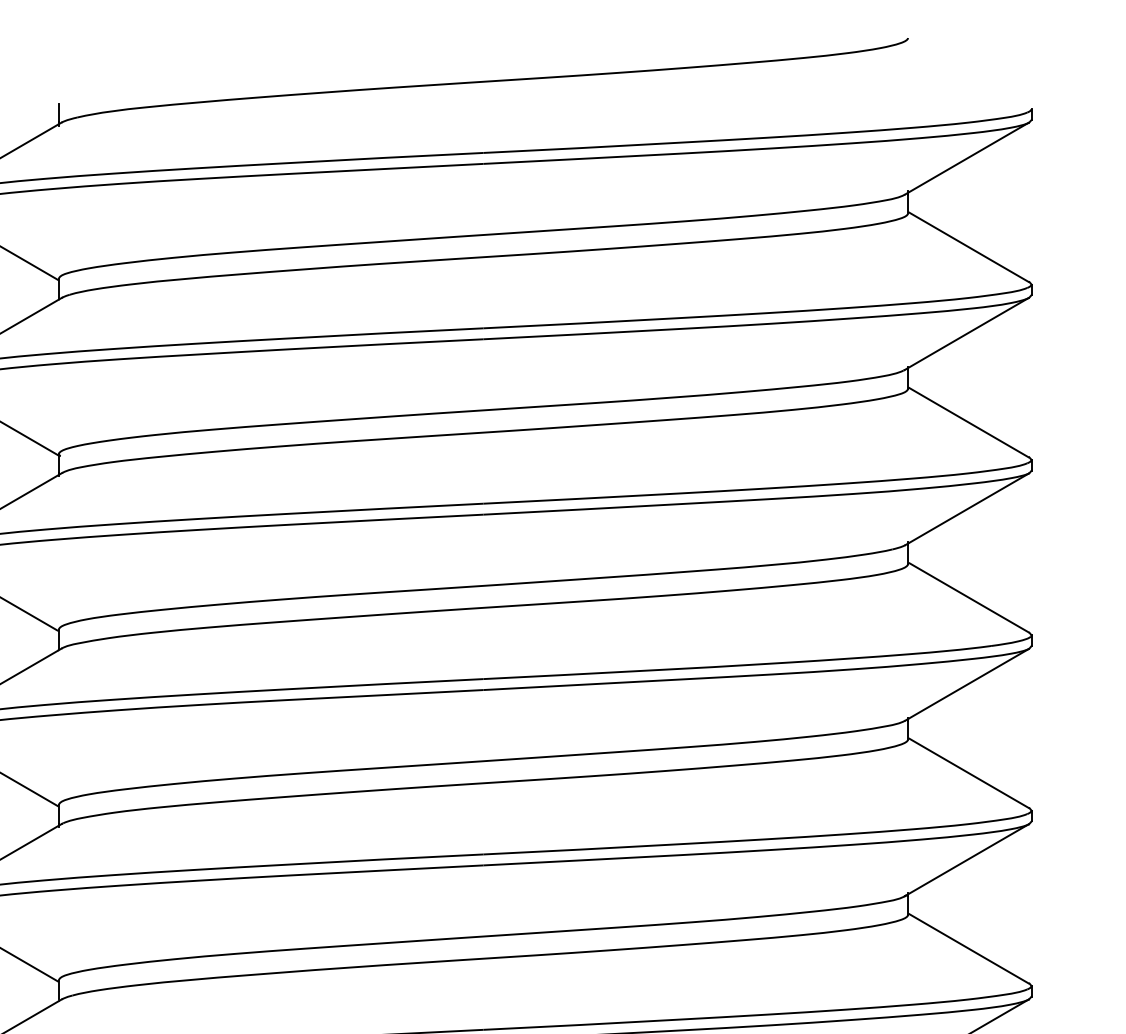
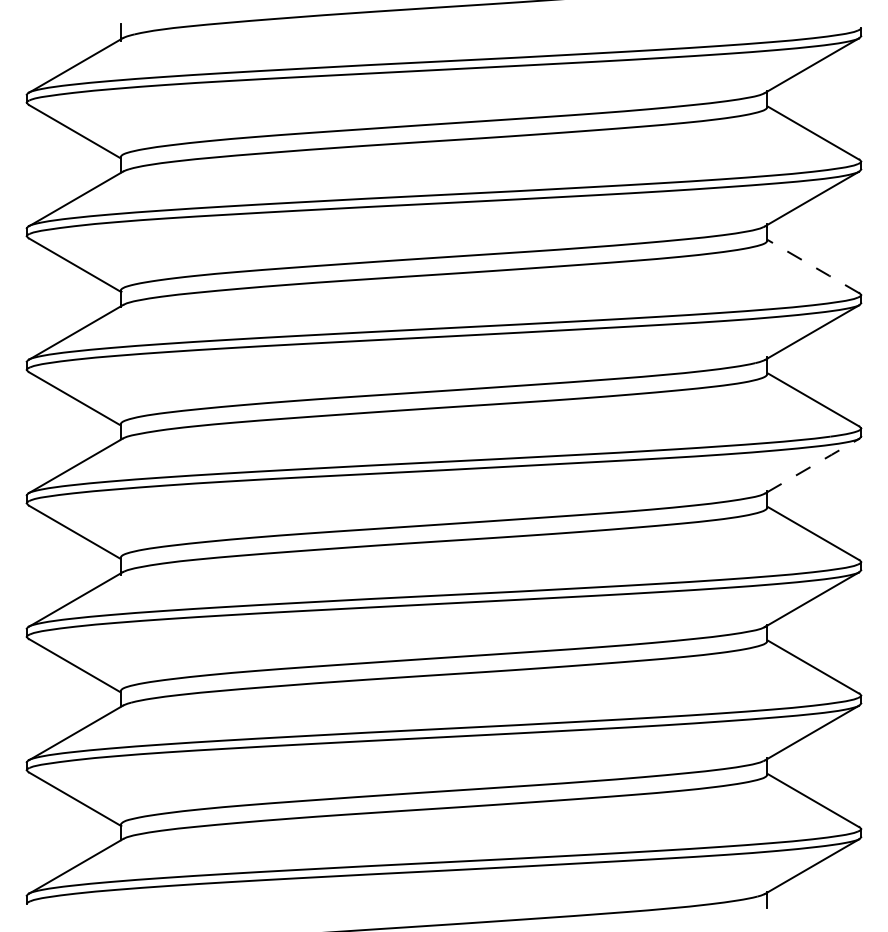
line: (968, 422) -> (813, 266), solid -> dashed
line: (968, 683) -> (813, 465), solid -> dashed

